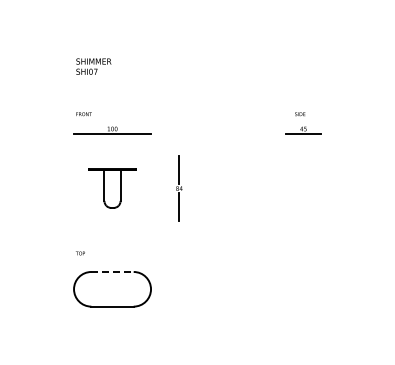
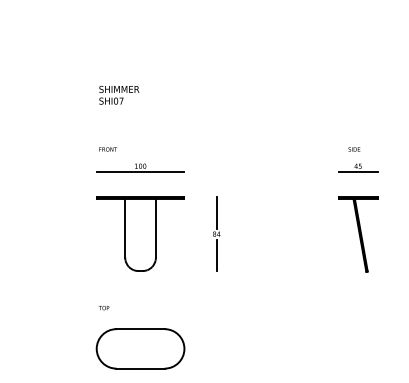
part: (112, 188) -> (140, 234), size x1.67
part: (303, 188) -> (358, 234), added
line: (113, 271) -> (141, 328), dashed -> solid

